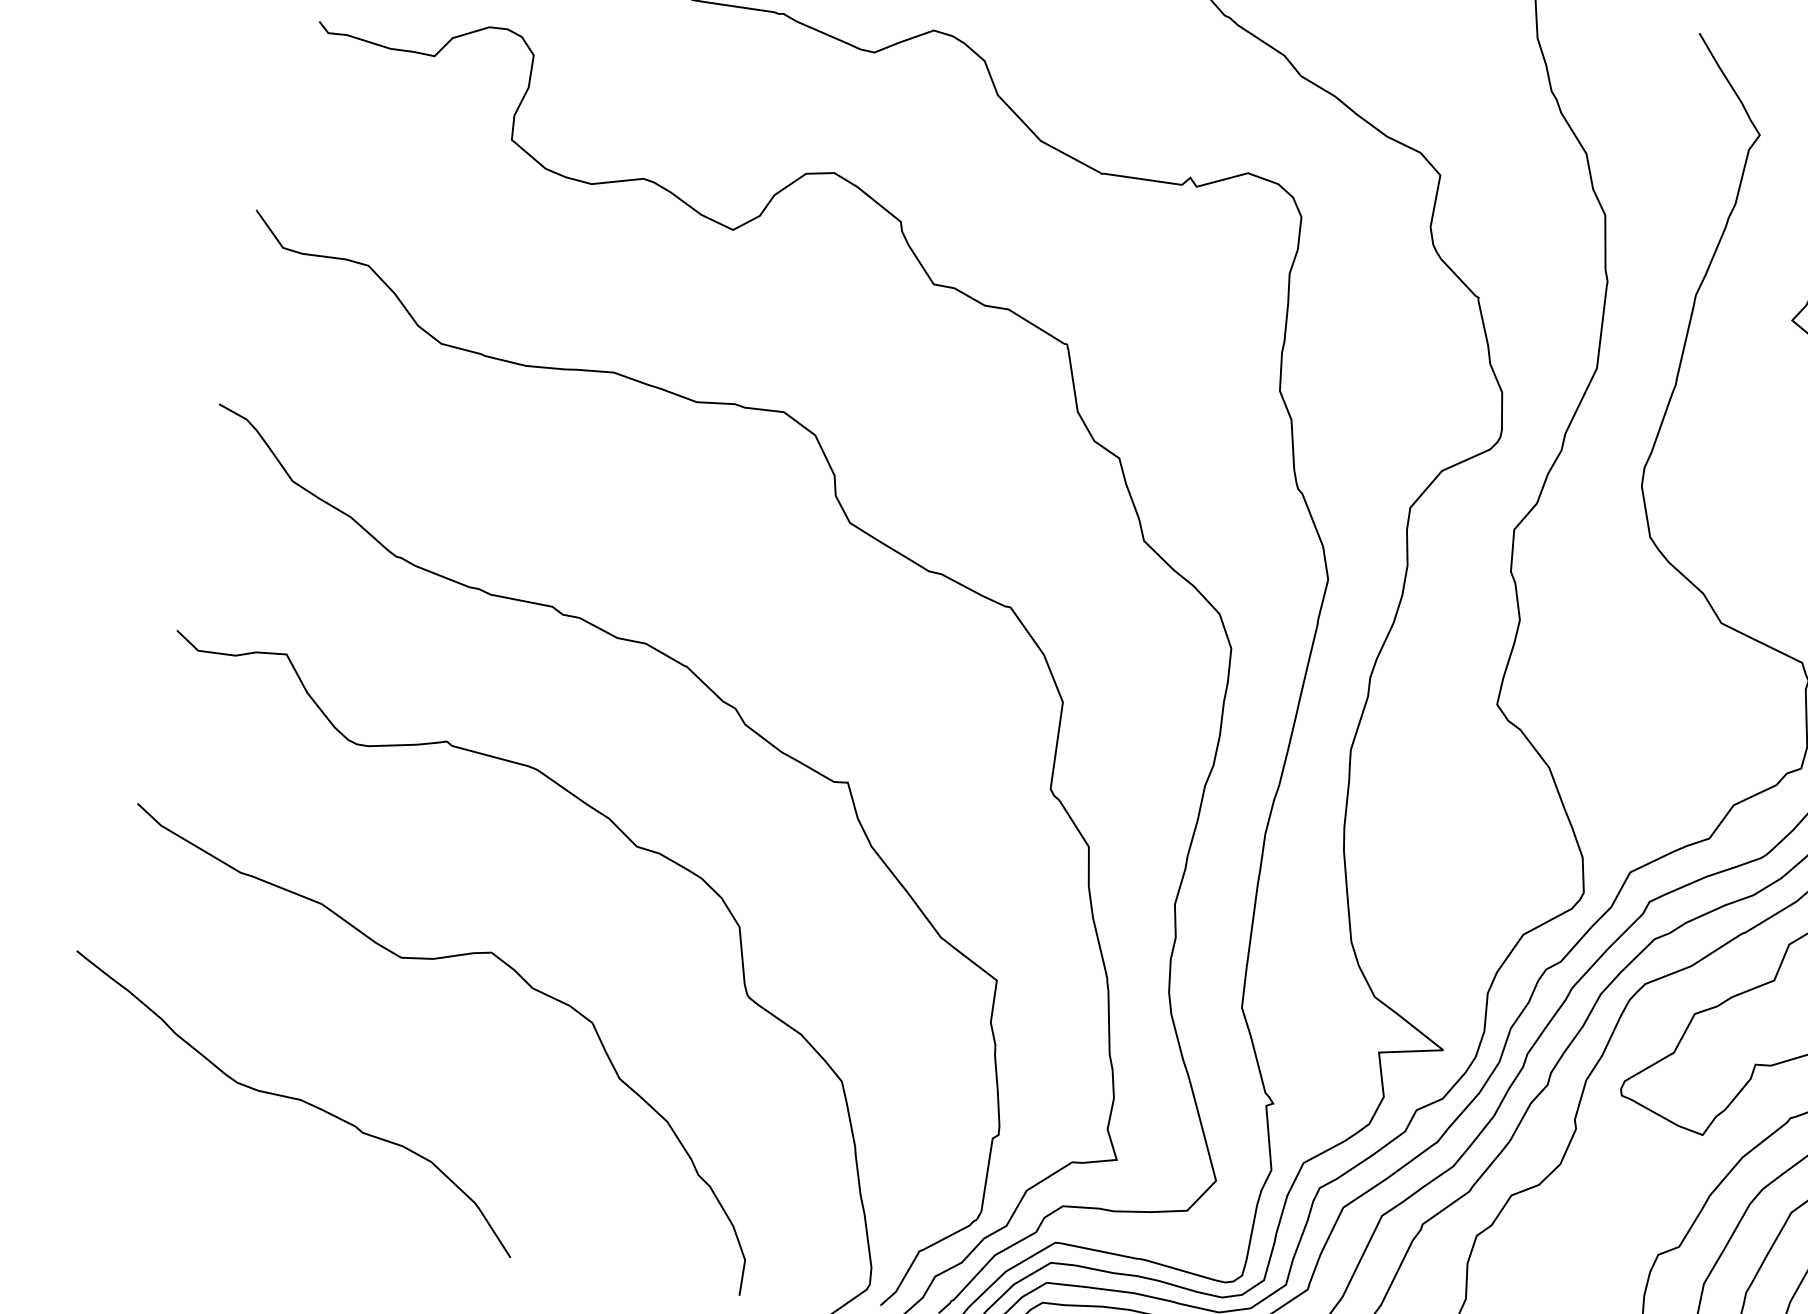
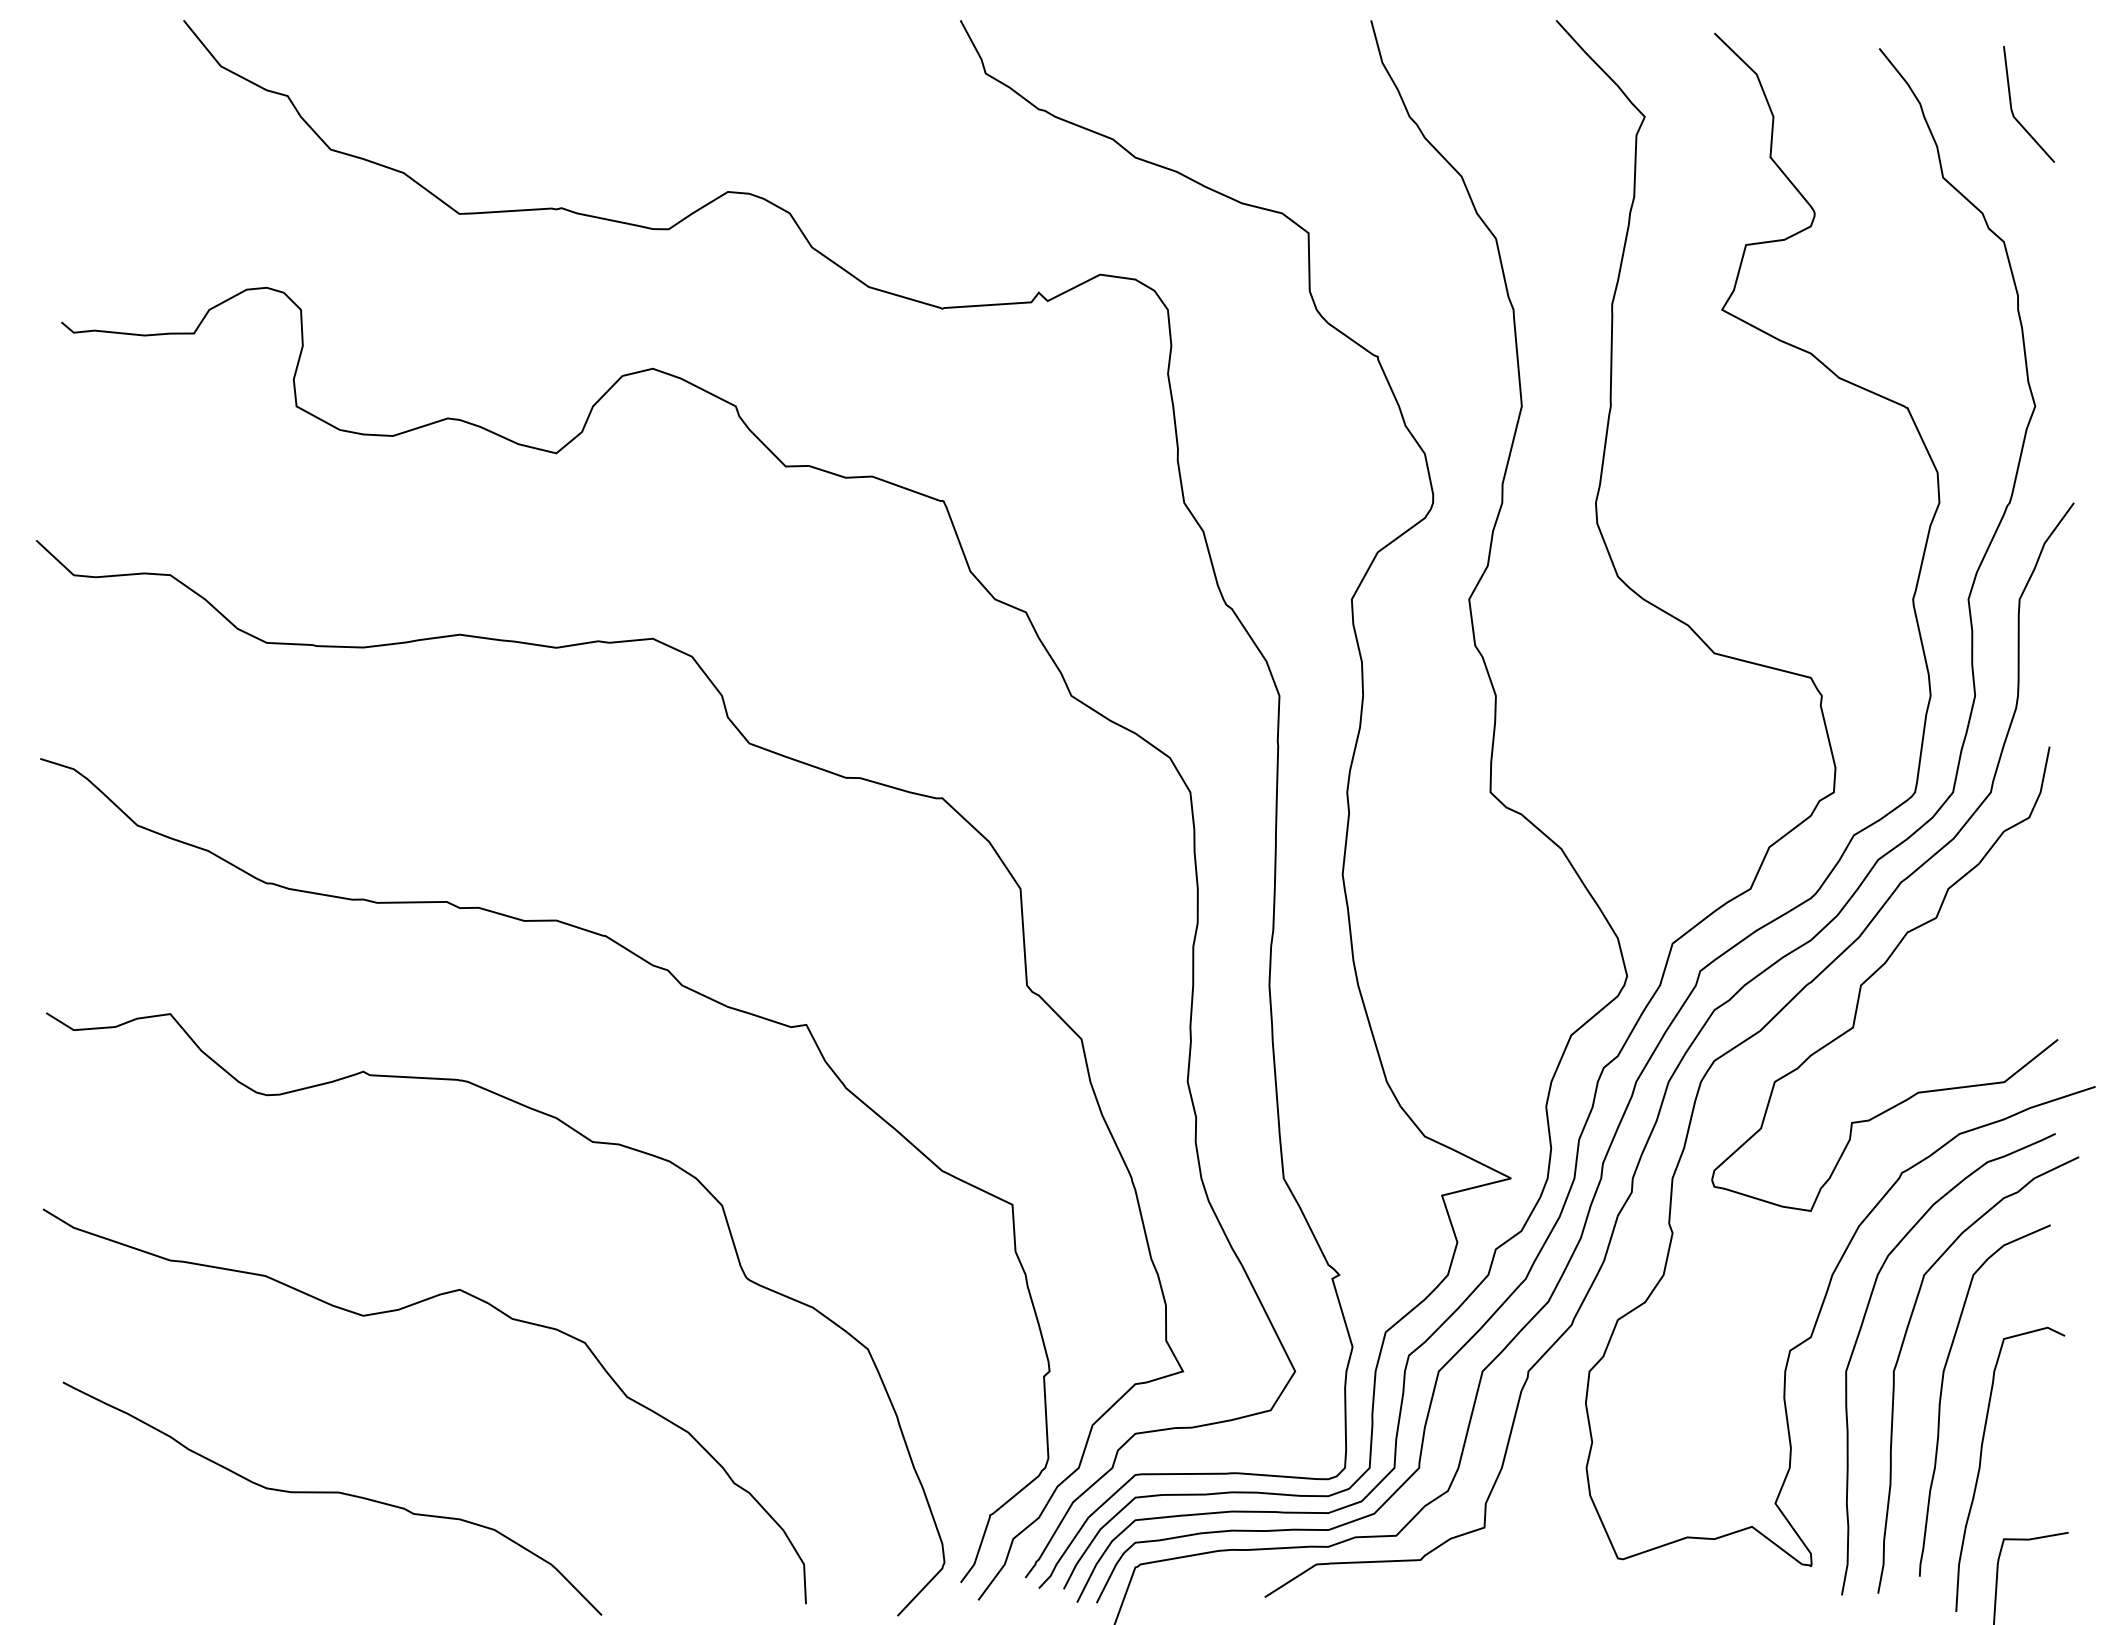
curve: (294, 1099) -> (332, 1493), moved

